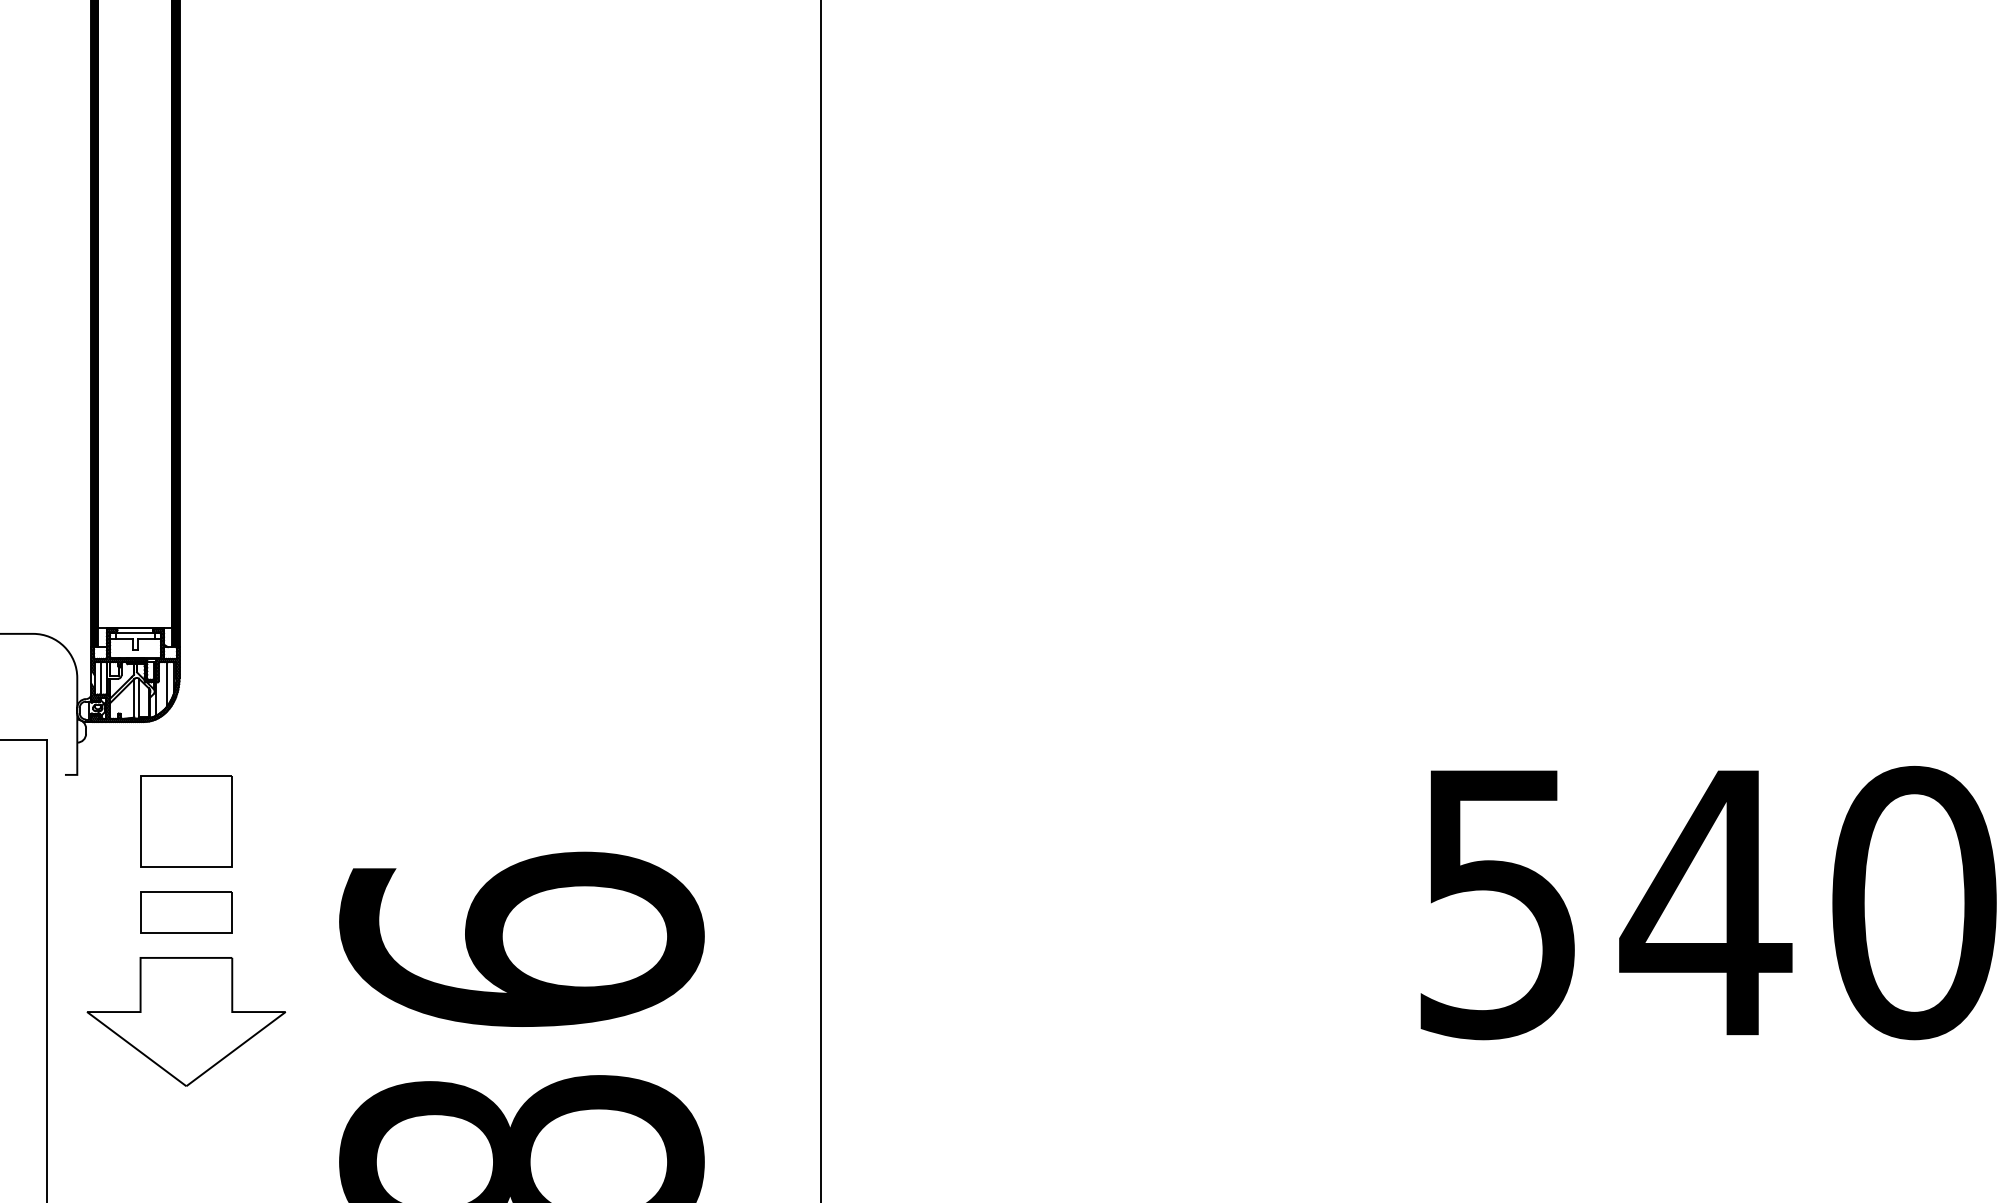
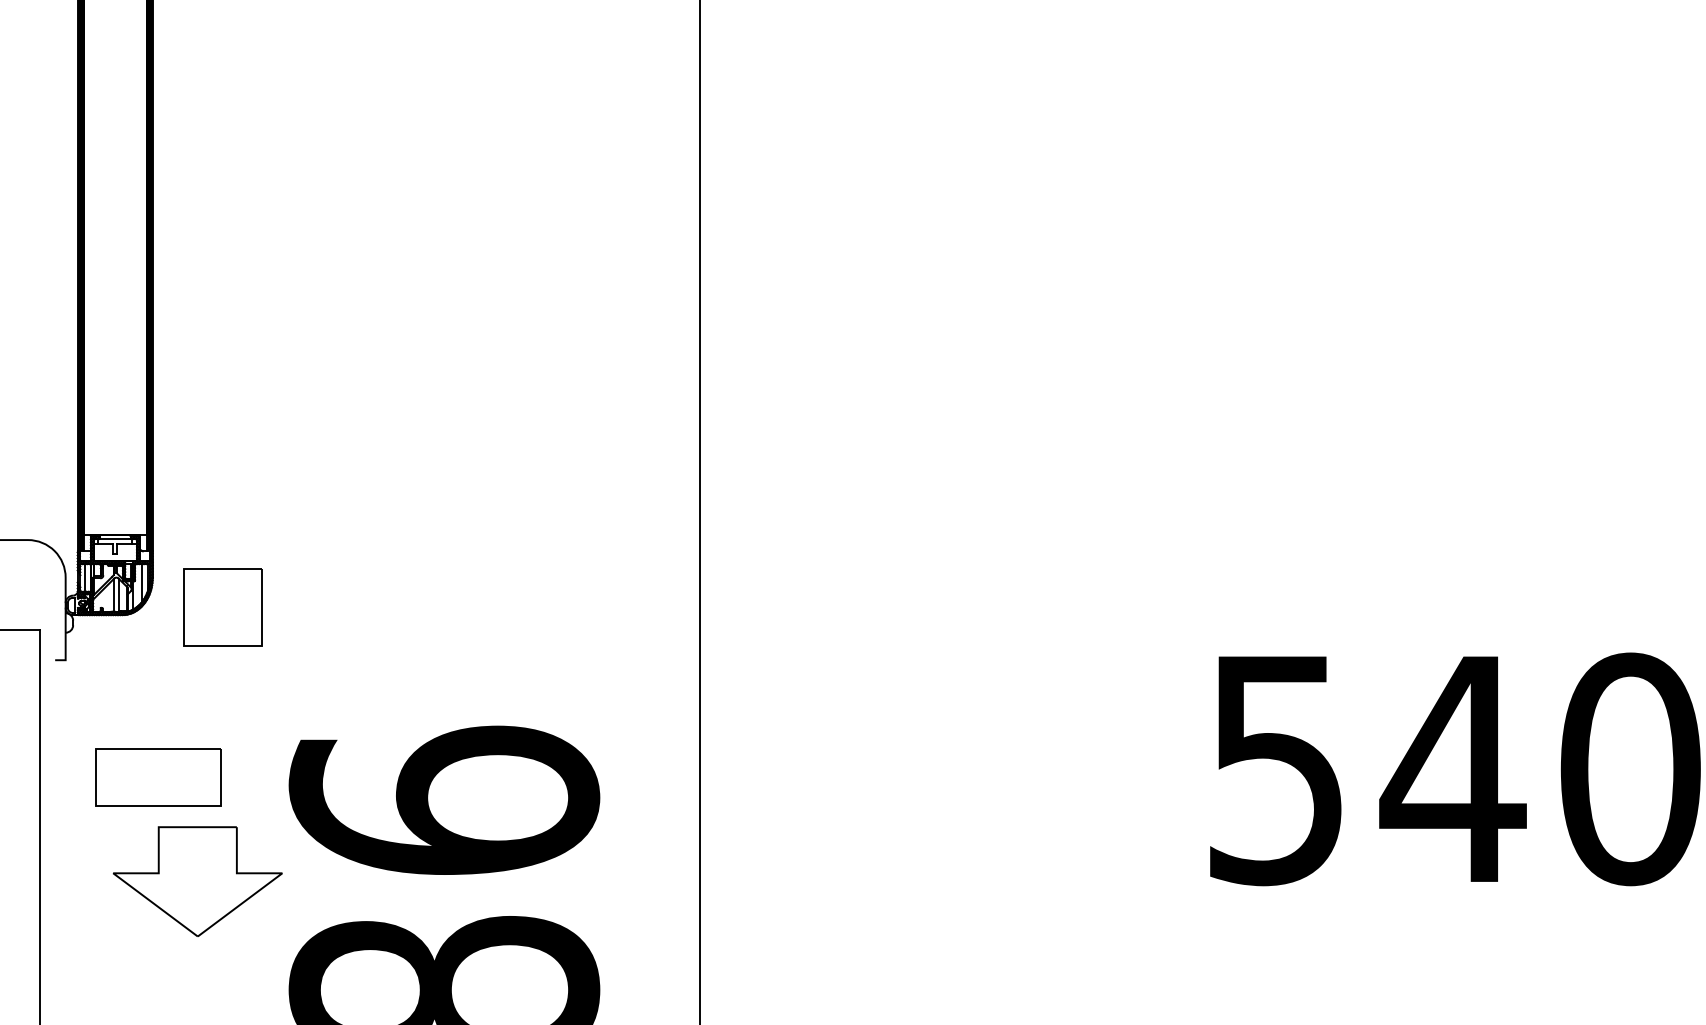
part: (186, 821) -> (223, 607), moved
part: (186, 912) -> (158, 777), size x1.6
part: (186, 1021) -> (197, 881), moved

